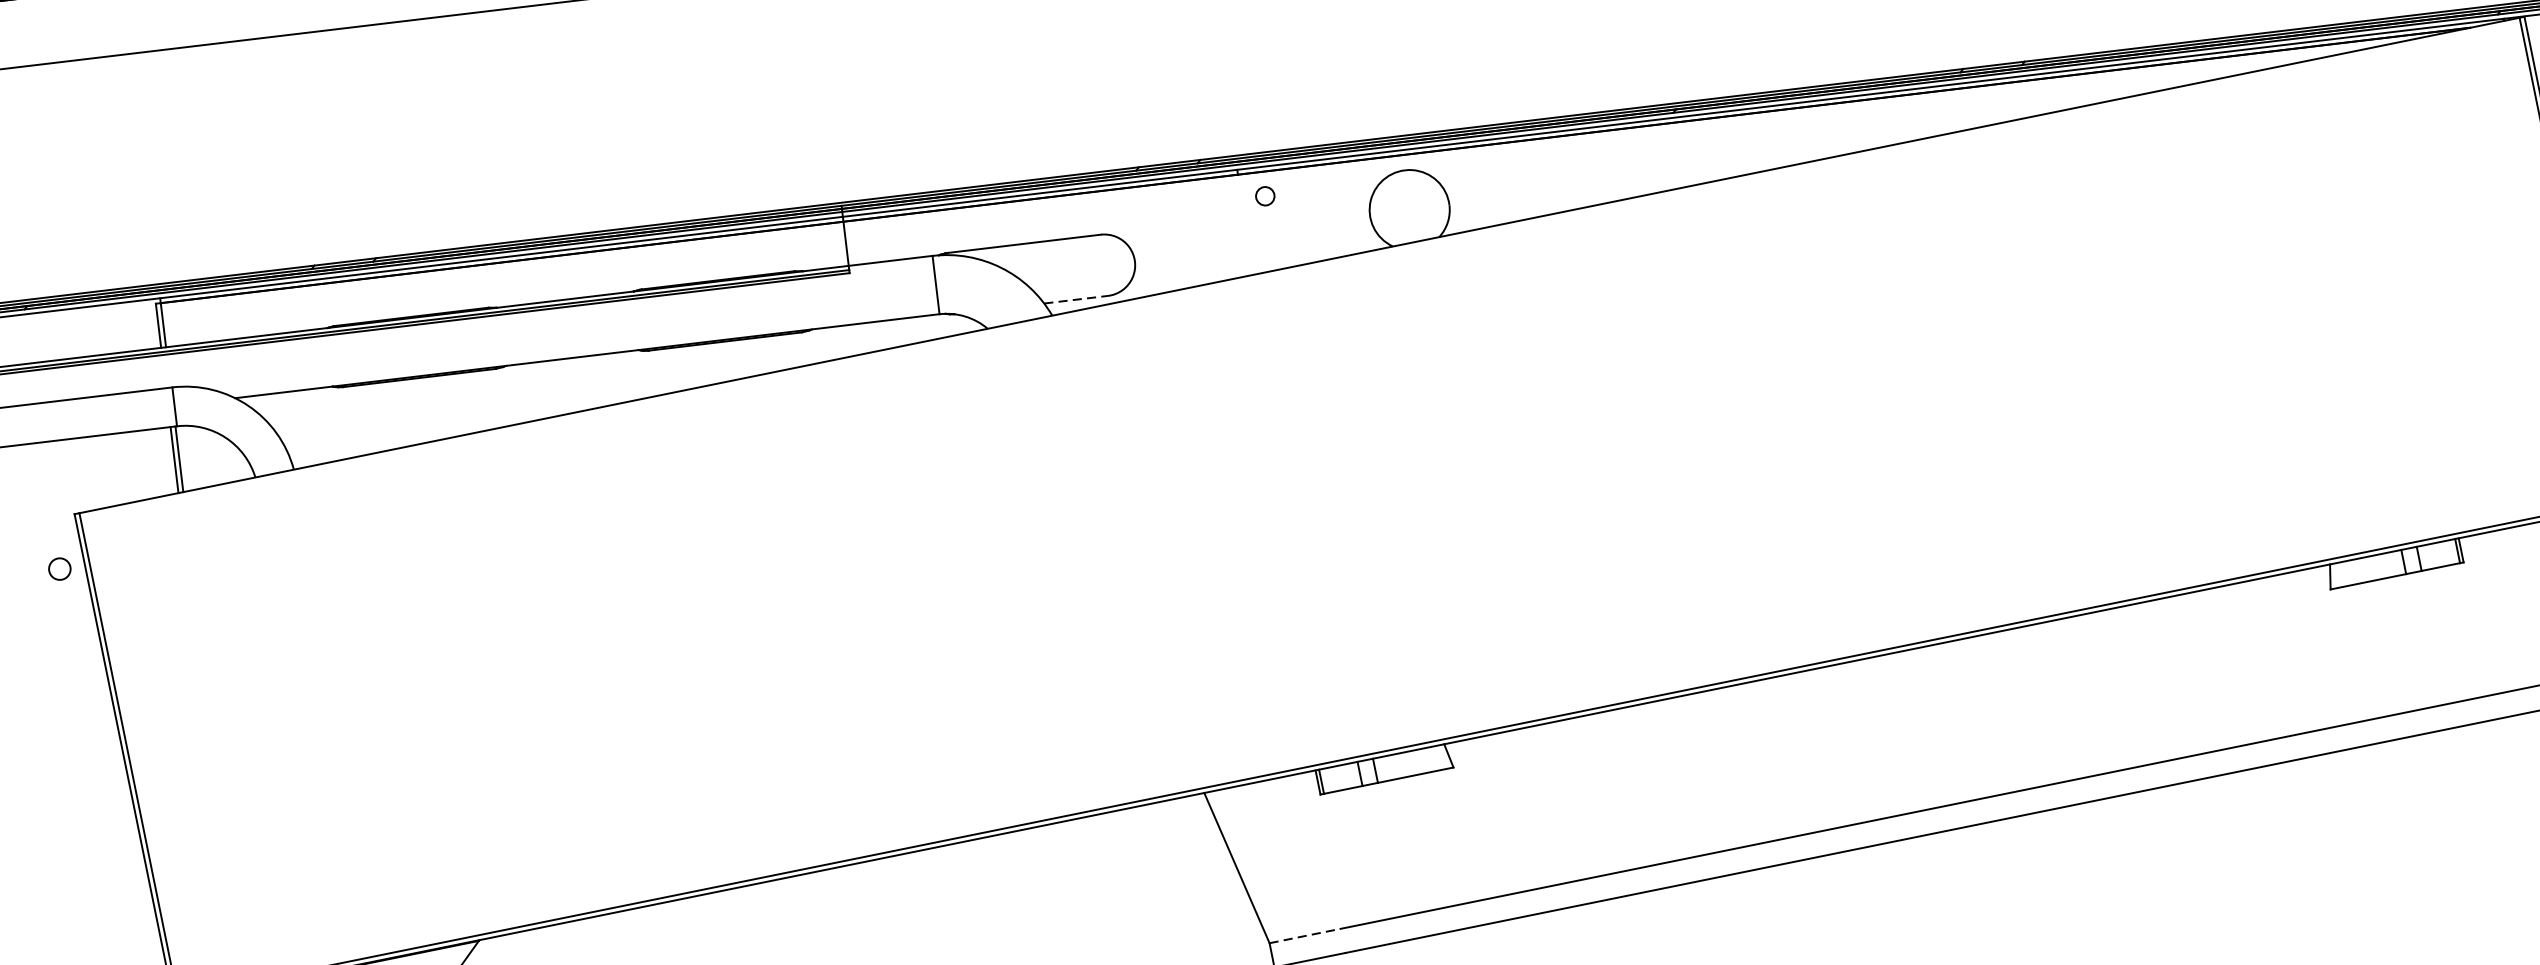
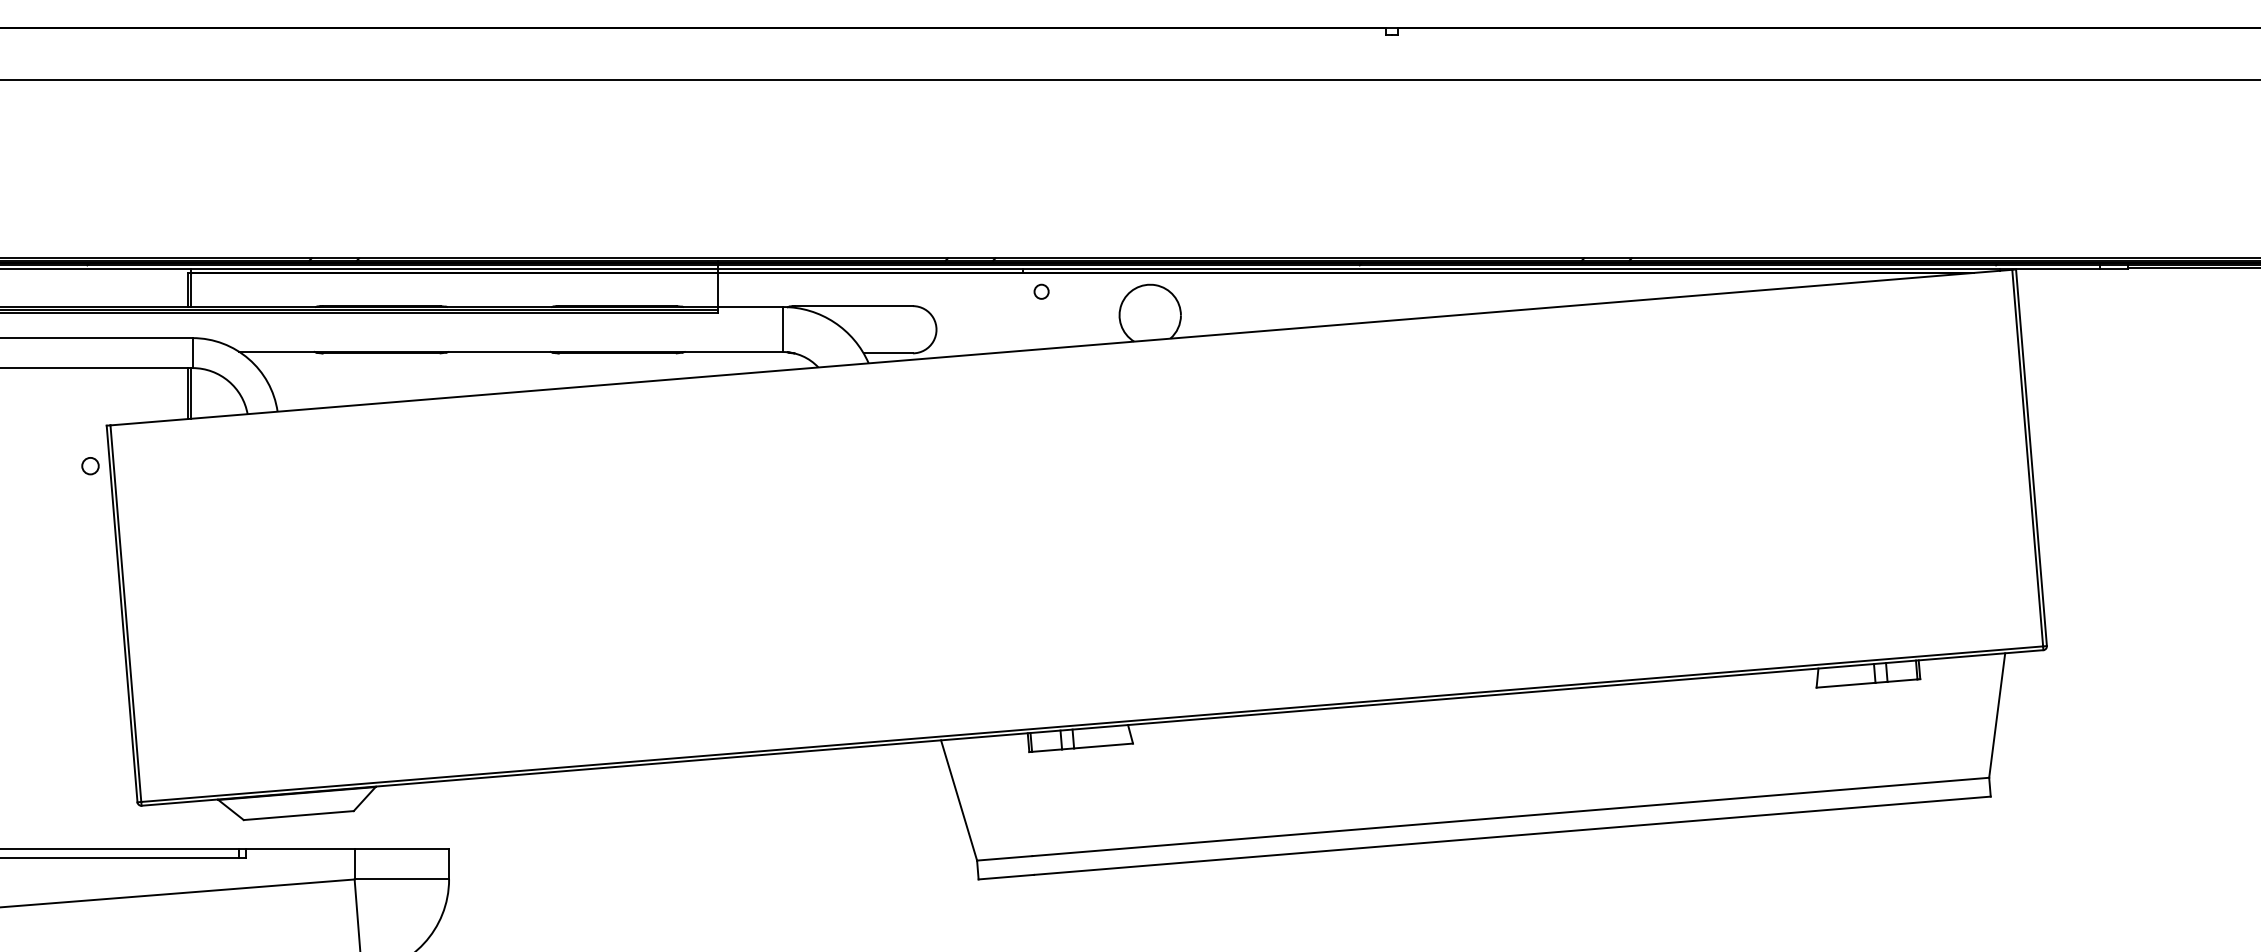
line: (1076, 299) -> (888, 353), dashed -> solid
line: (1304, 936) -> (1004, 858), dashed -> solid

